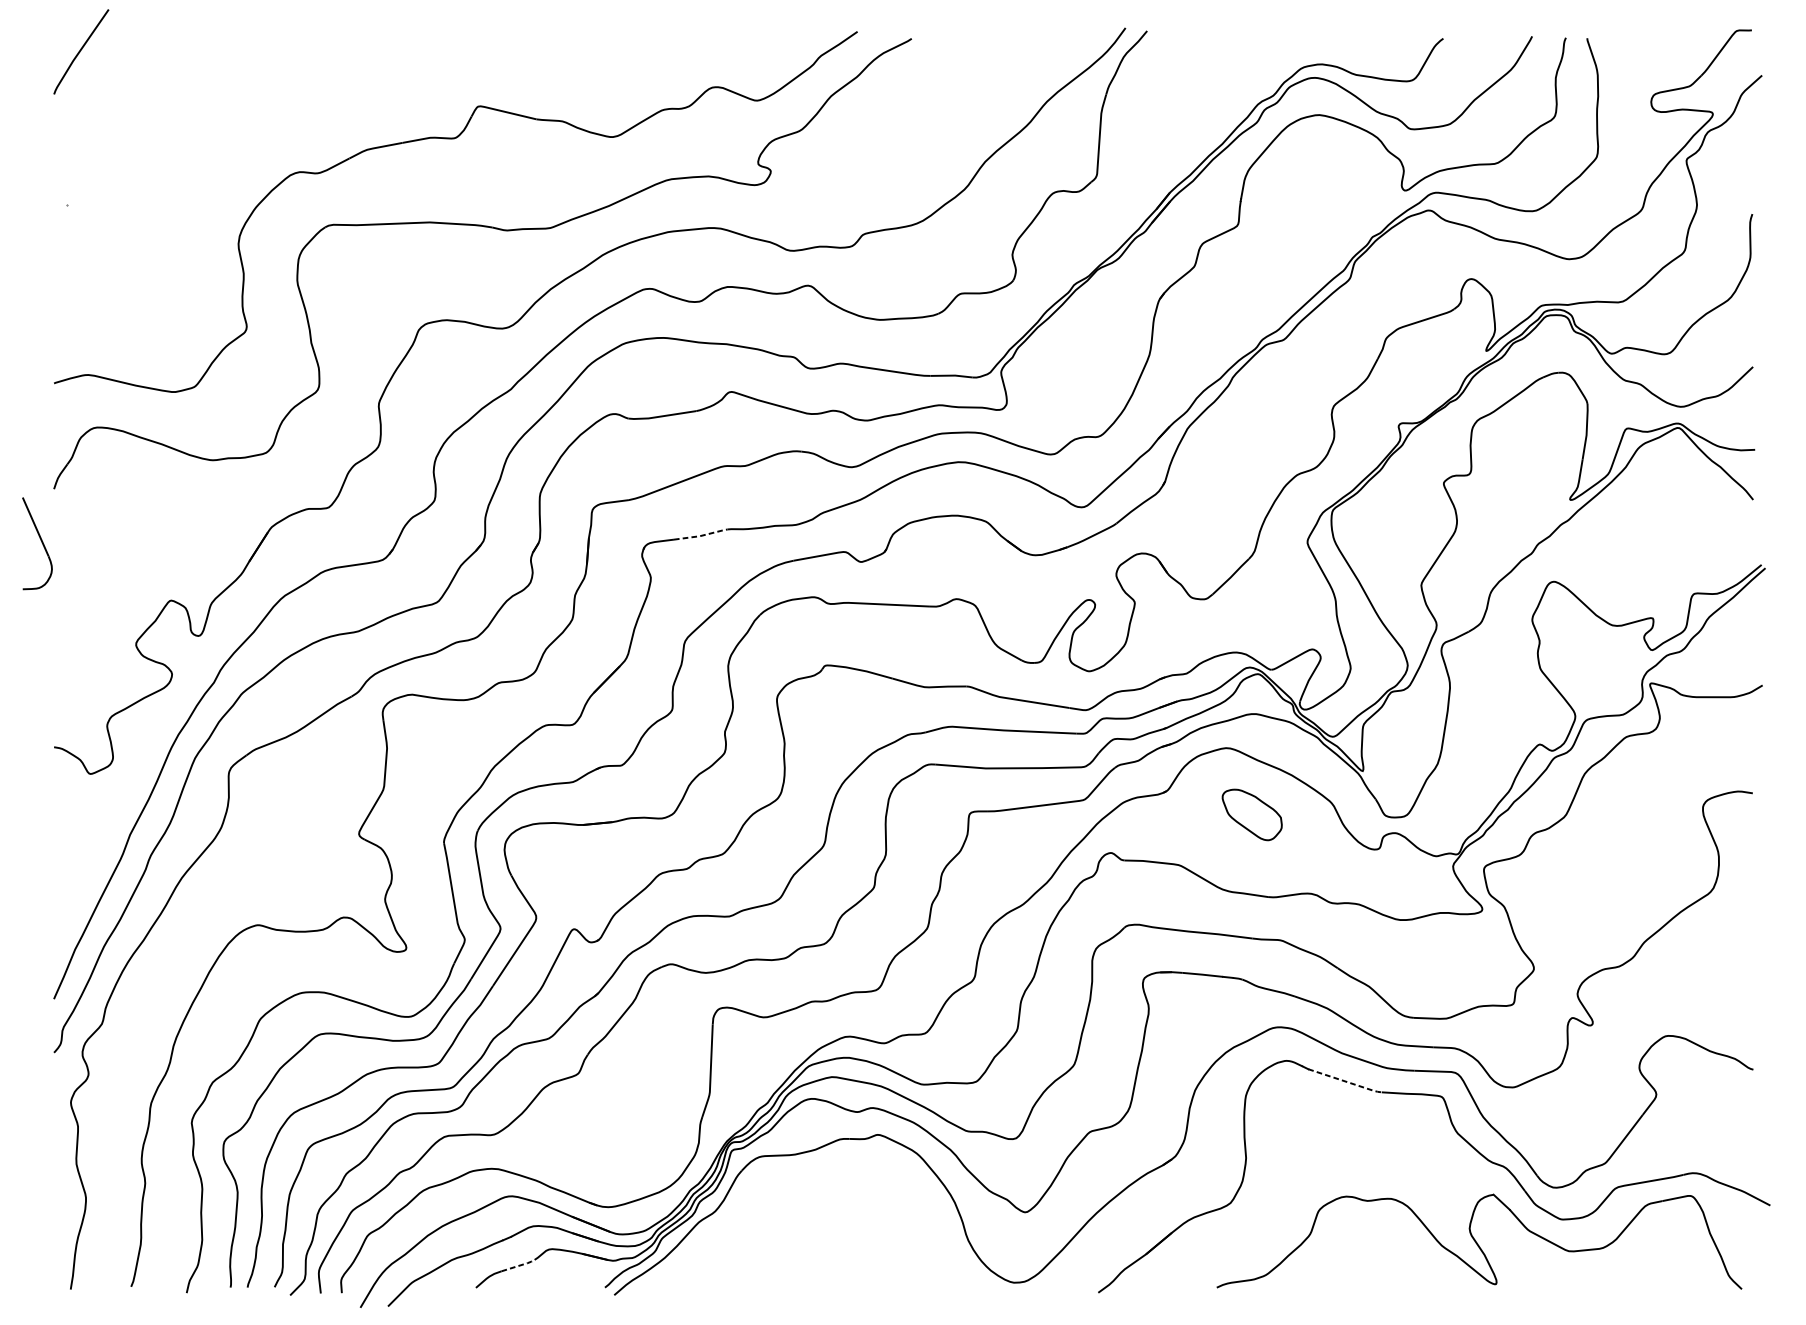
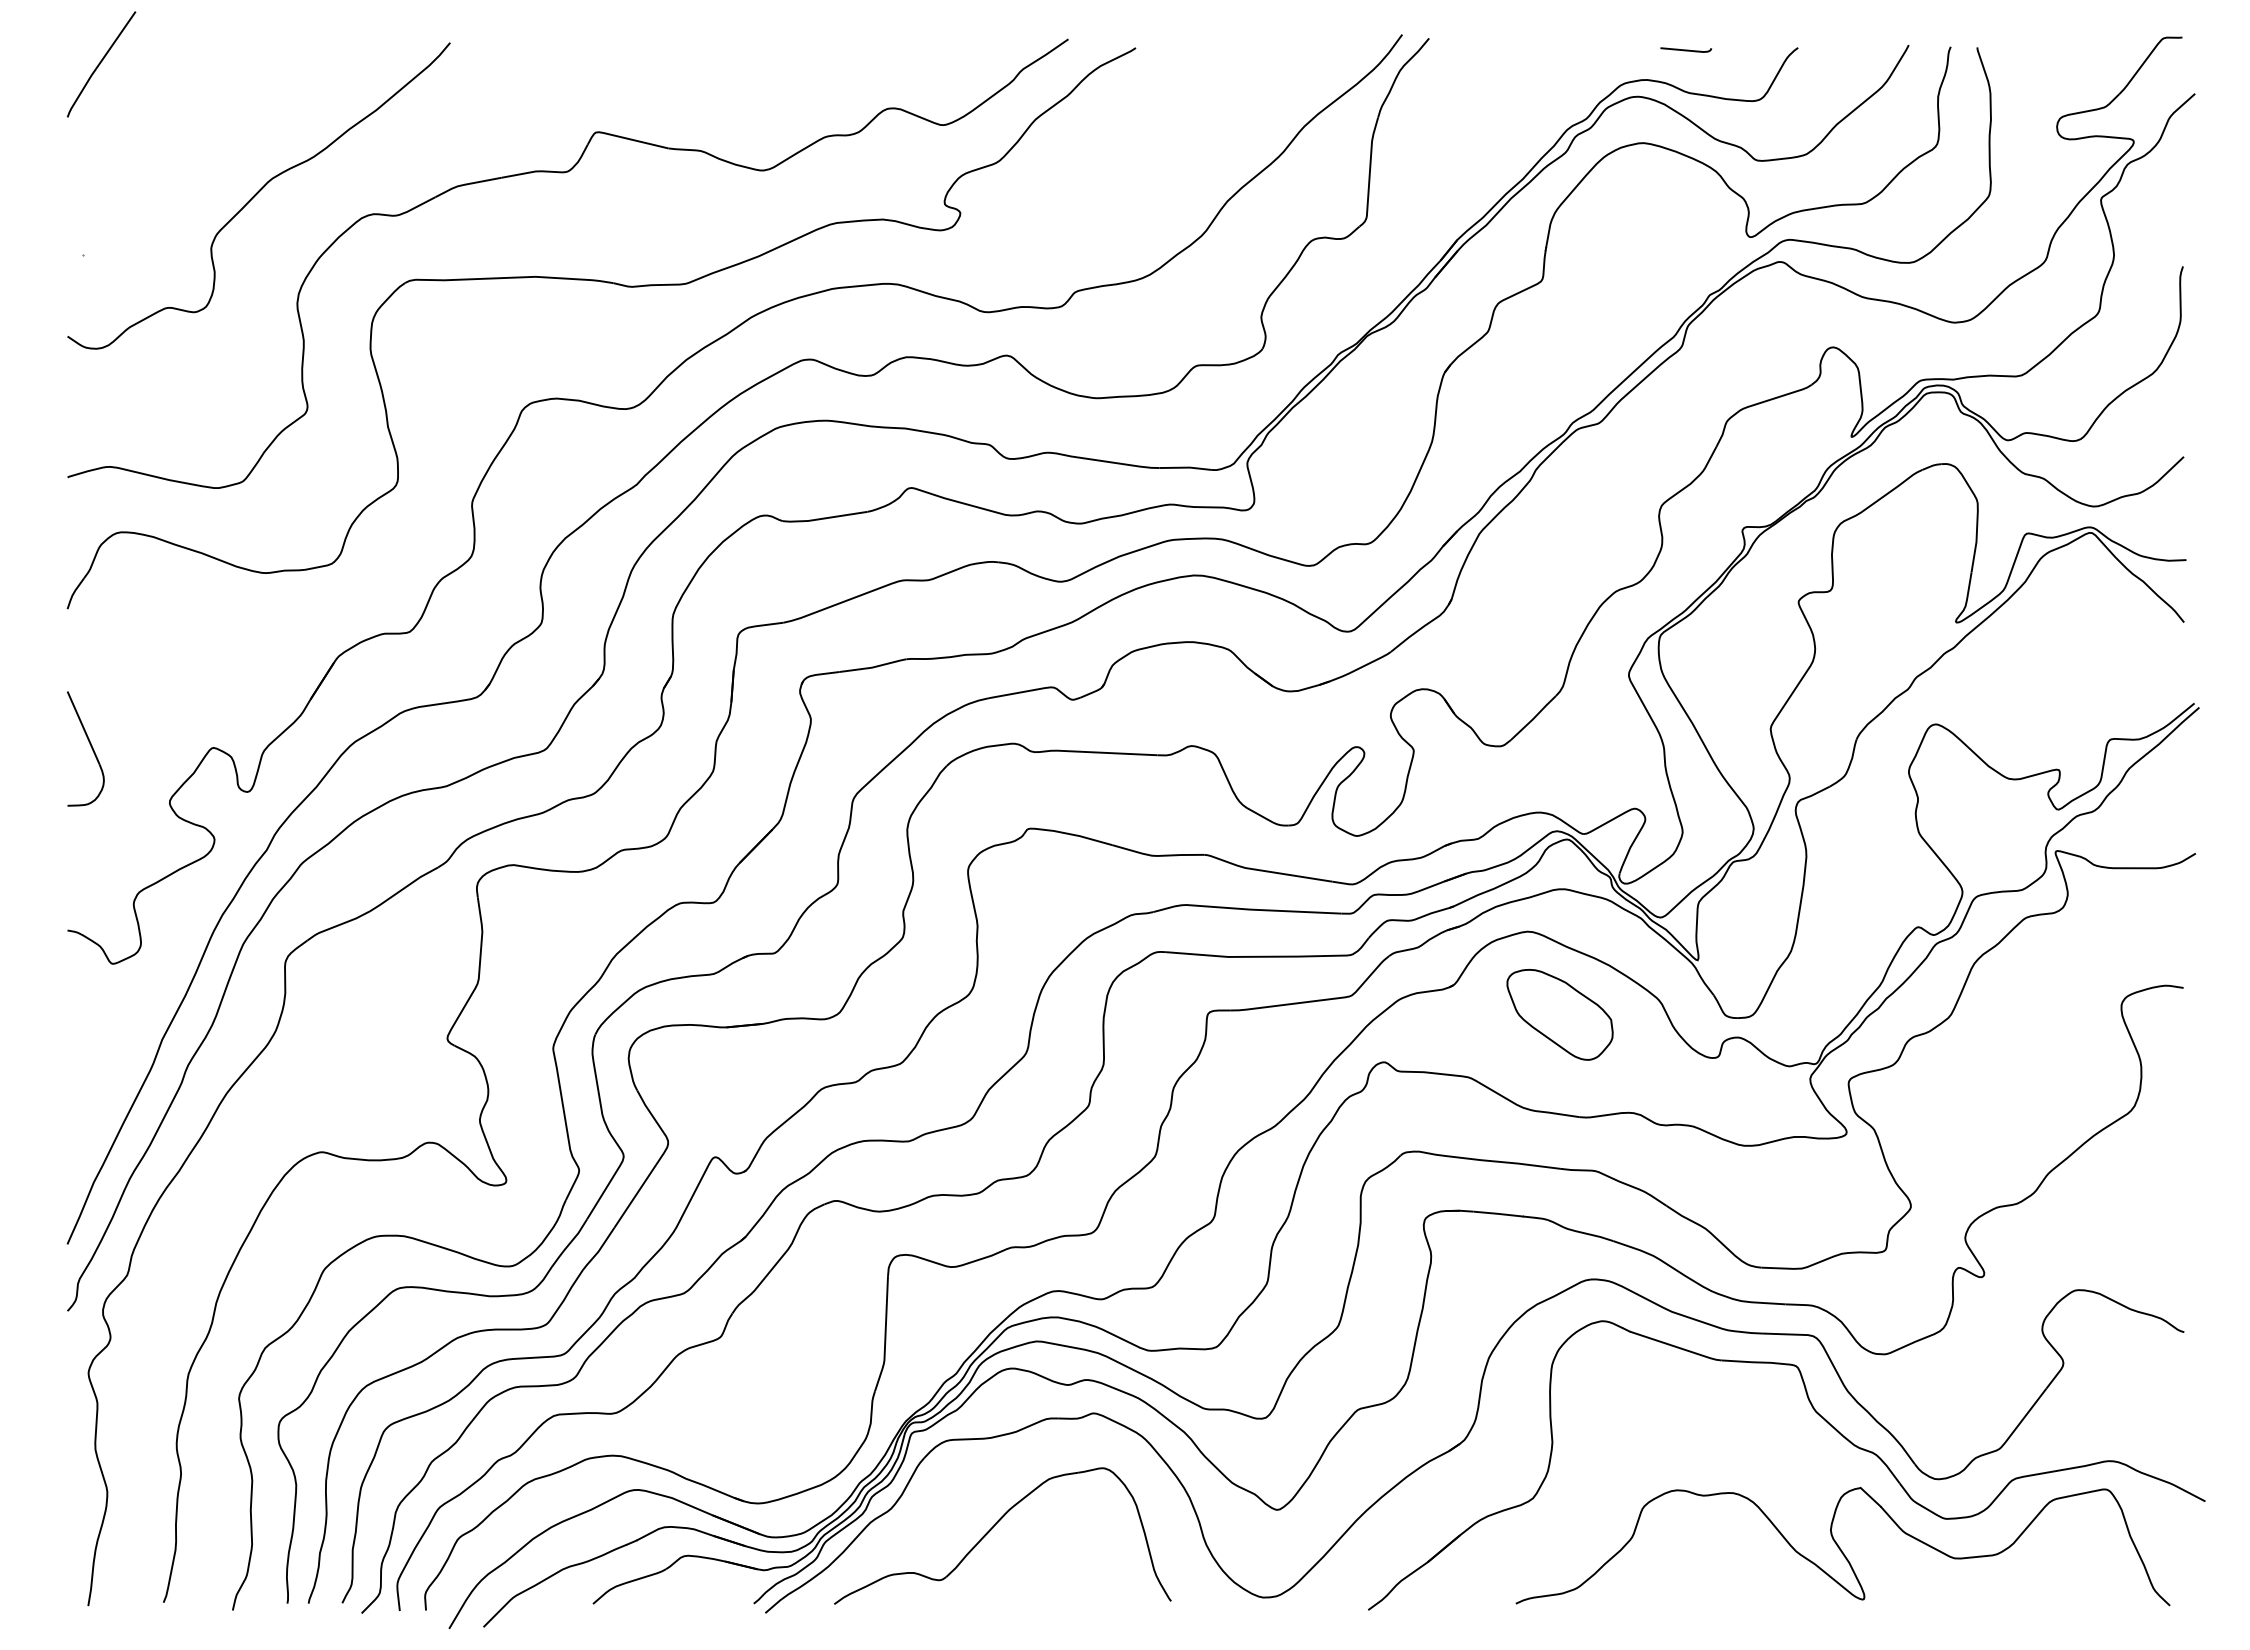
curve: (1353, 39) -> (1686, 49), added
curve: (206, 156) -> (257, 194), added
line: (701, 536) -> (873, 667), dashed -> solid
part: (37, 543) -> (85, 748), moved
part: (1251, 814) -> (1559, 1014), size x1.43
line: (1346, 1081) -> (1677, 1347), dashed -> solid
part: (796, 1228) -> (992, 1529), added
line: (519, 1265) -> (647, 1576), dashed -> solid

